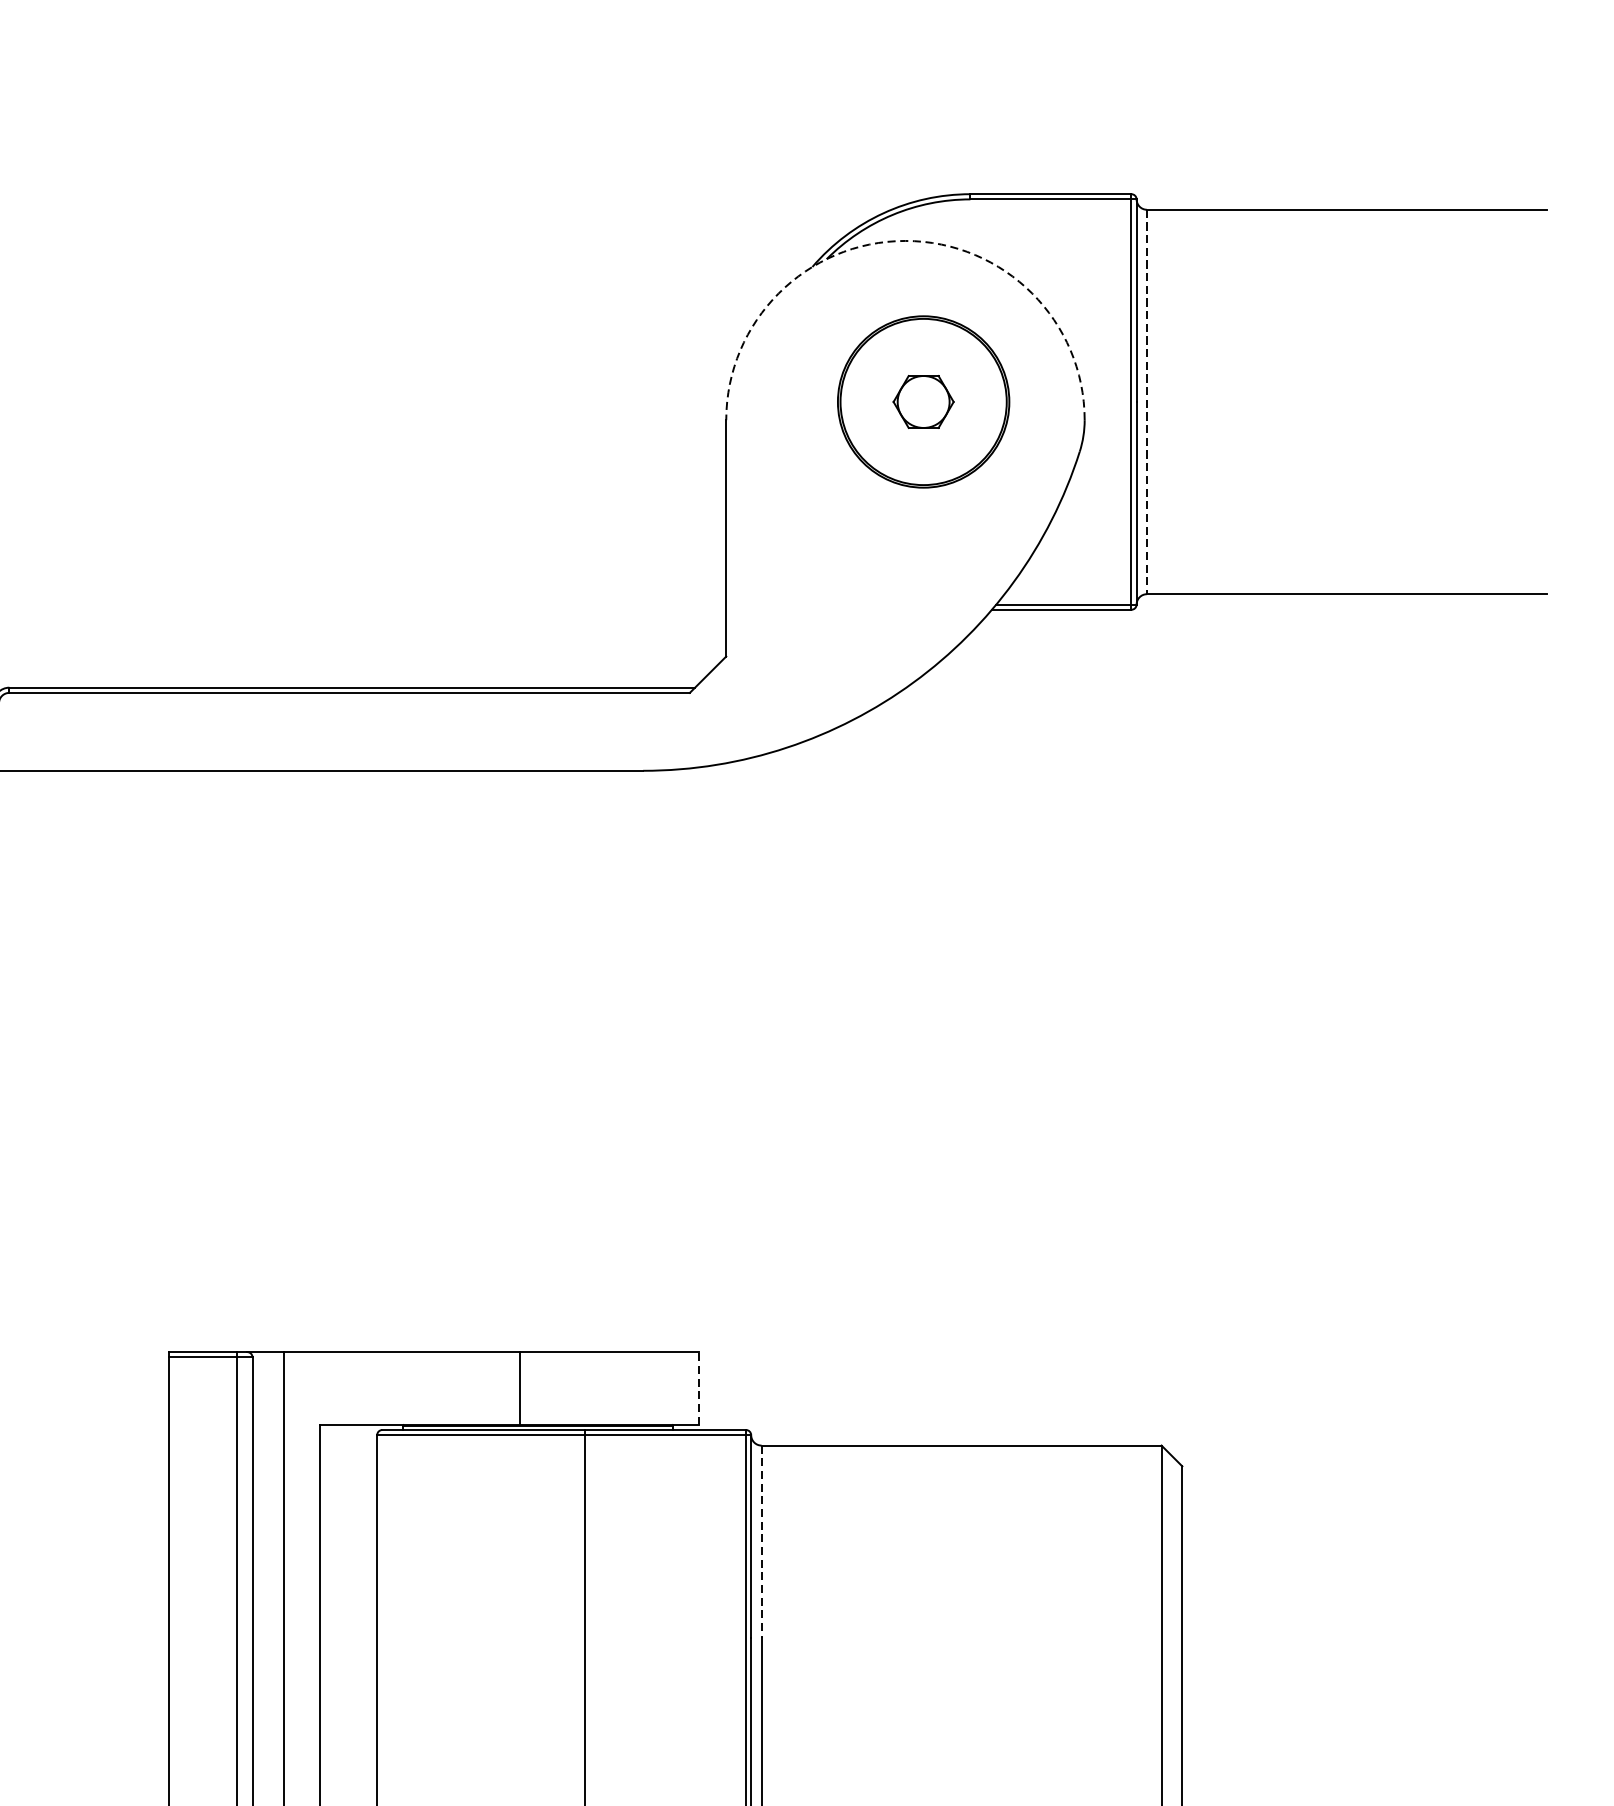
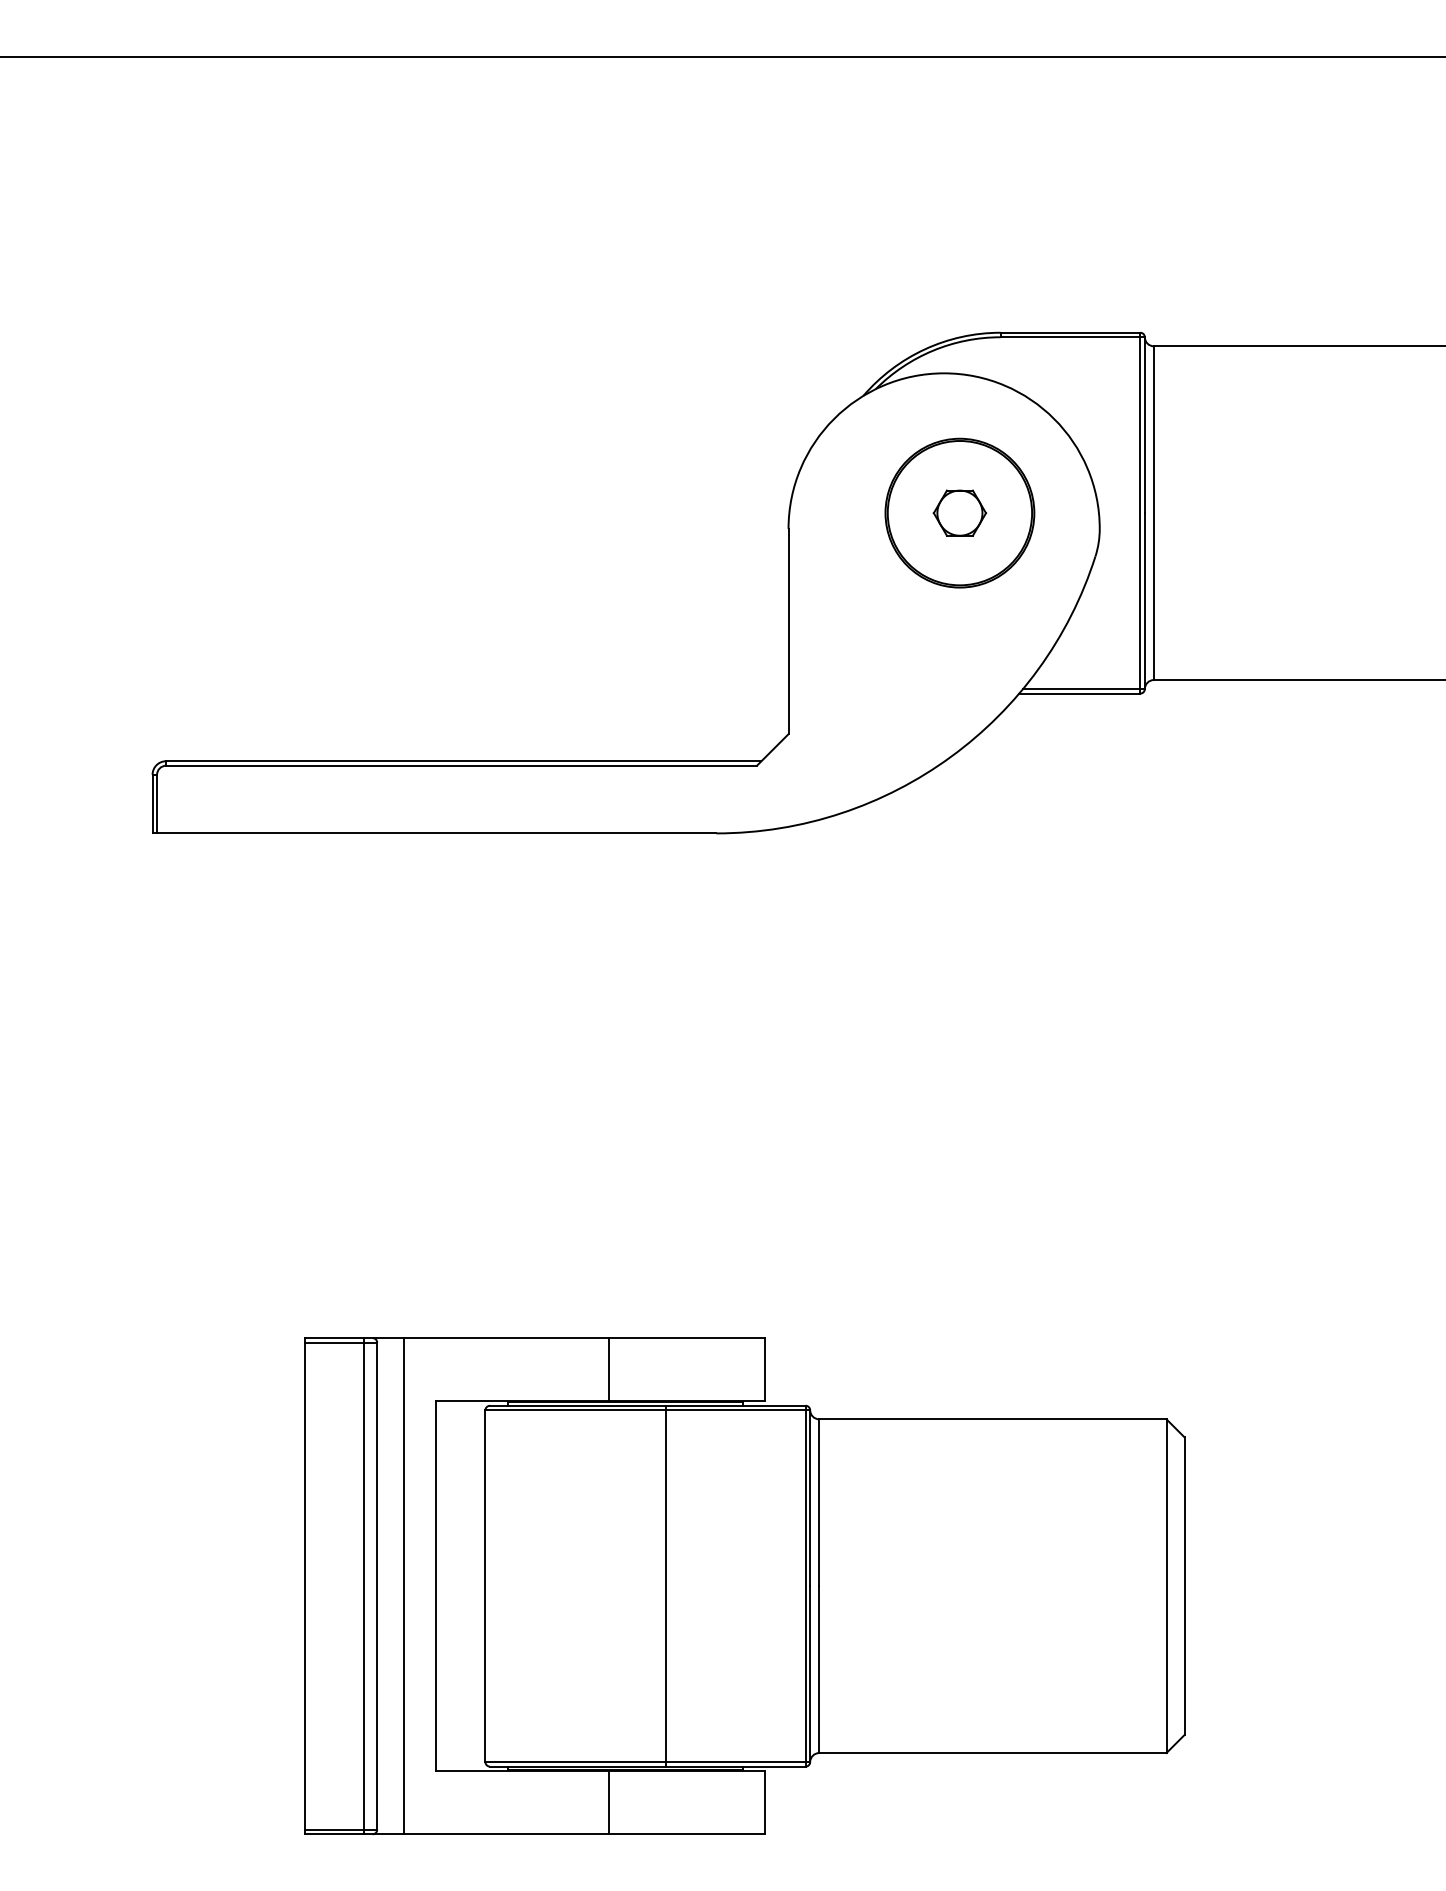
arc: (905, 241) -> (944, 373), dashed -> solid
line: (1146, 402) -> (1153, 513), dashed -> solid
line: (699, 1388) -> (765, 1369), dashed -> solid
line: (761, 1542) -> (819, 1503), dashed -> solid

